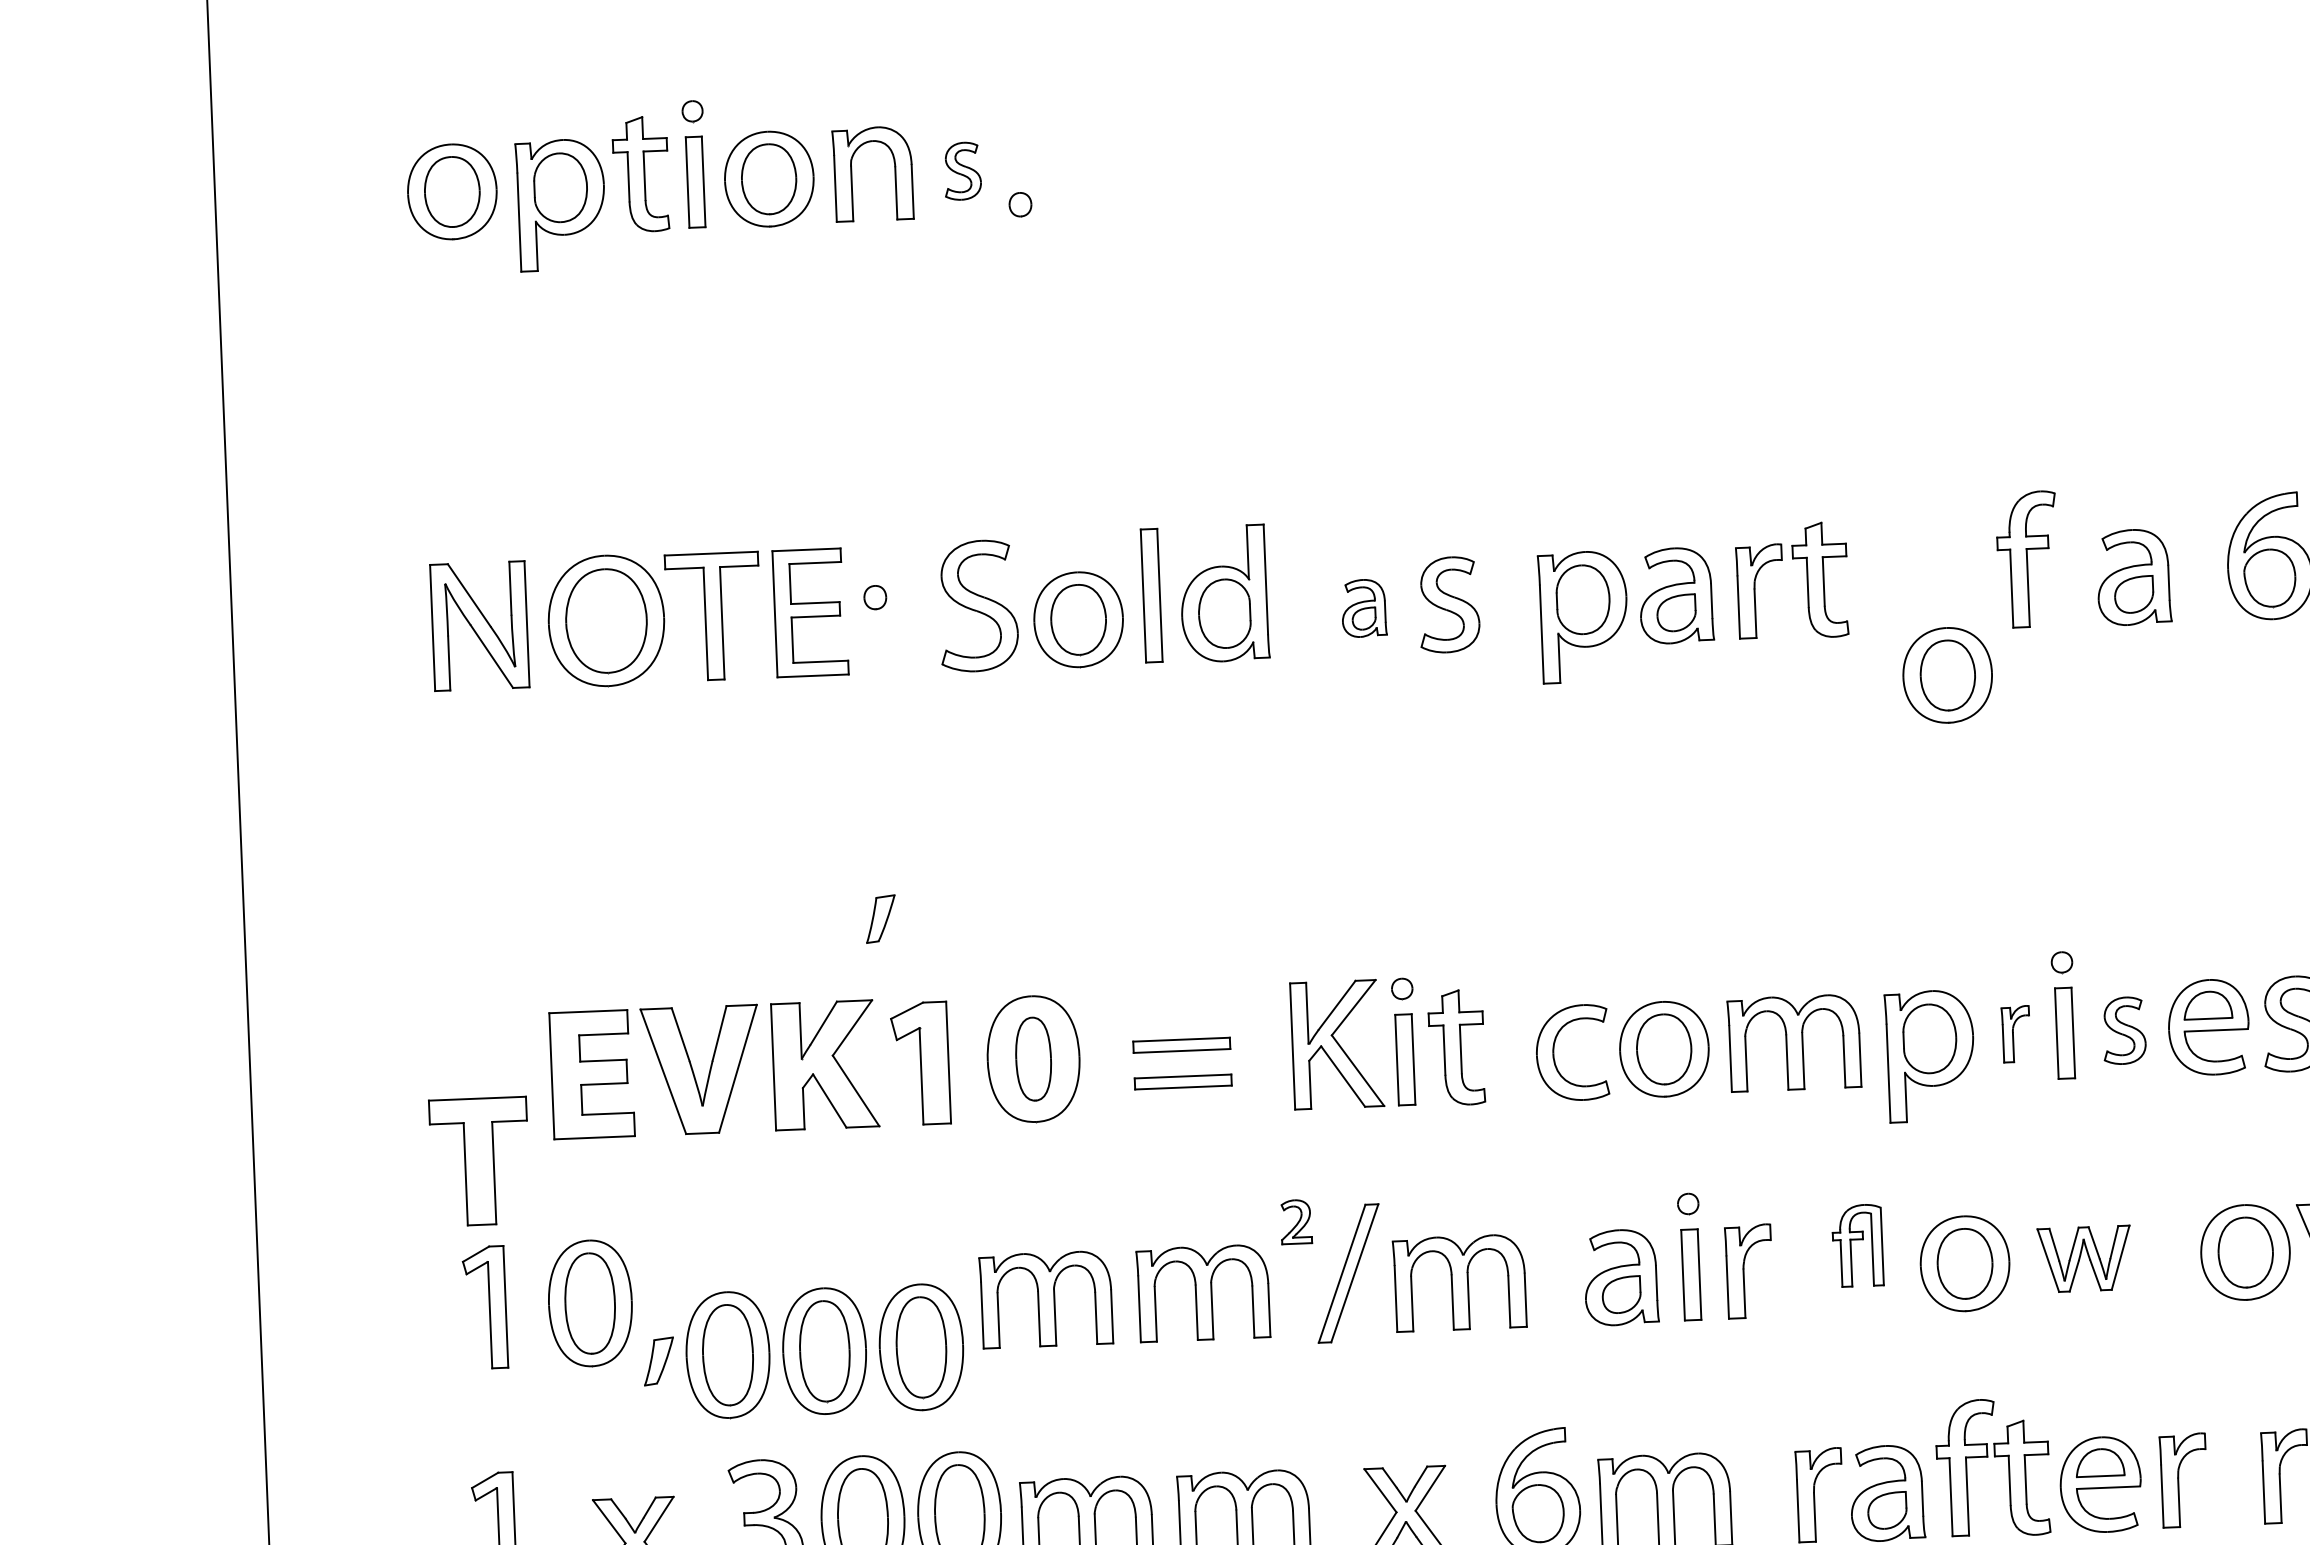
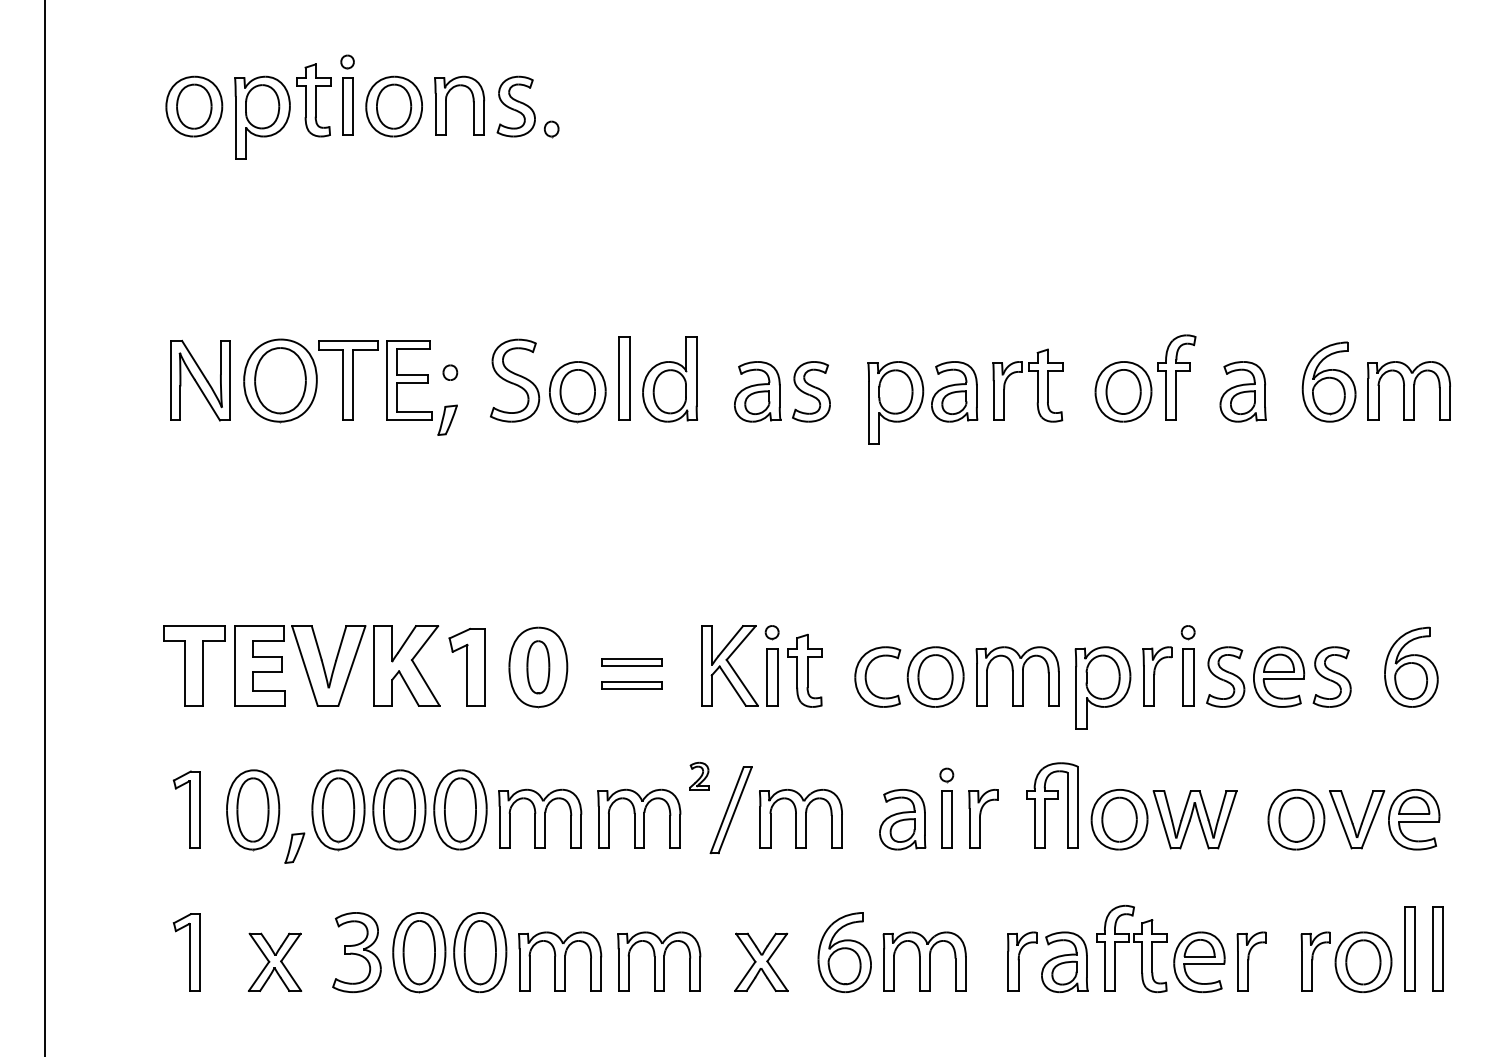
part: (961, 171) -> (515, 106), size x1.67
part: (1363, 607) -> (757, 391), size x1.67
part: (1947, 674) -> (1123, 391), moved
part: (880, 917) -> (447, 419), moved
part: (2123, 1029) -> (1225, 676), size x1.43
part: (2016, 1034) -> (1157, 676), size x1.67
part: (480, 1161) -> (194, 665), moved
part: (1857, 1245) -> (1052, 805), size x1.67
part: (2083, 1258) -> (1194, 819), size x1.43
part: (824, 1352) -> (399, 810), moved

